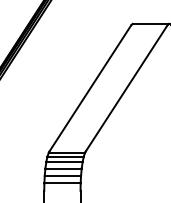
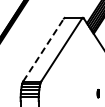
line: (90, 87) -> (43, 49), solid -> dashed

